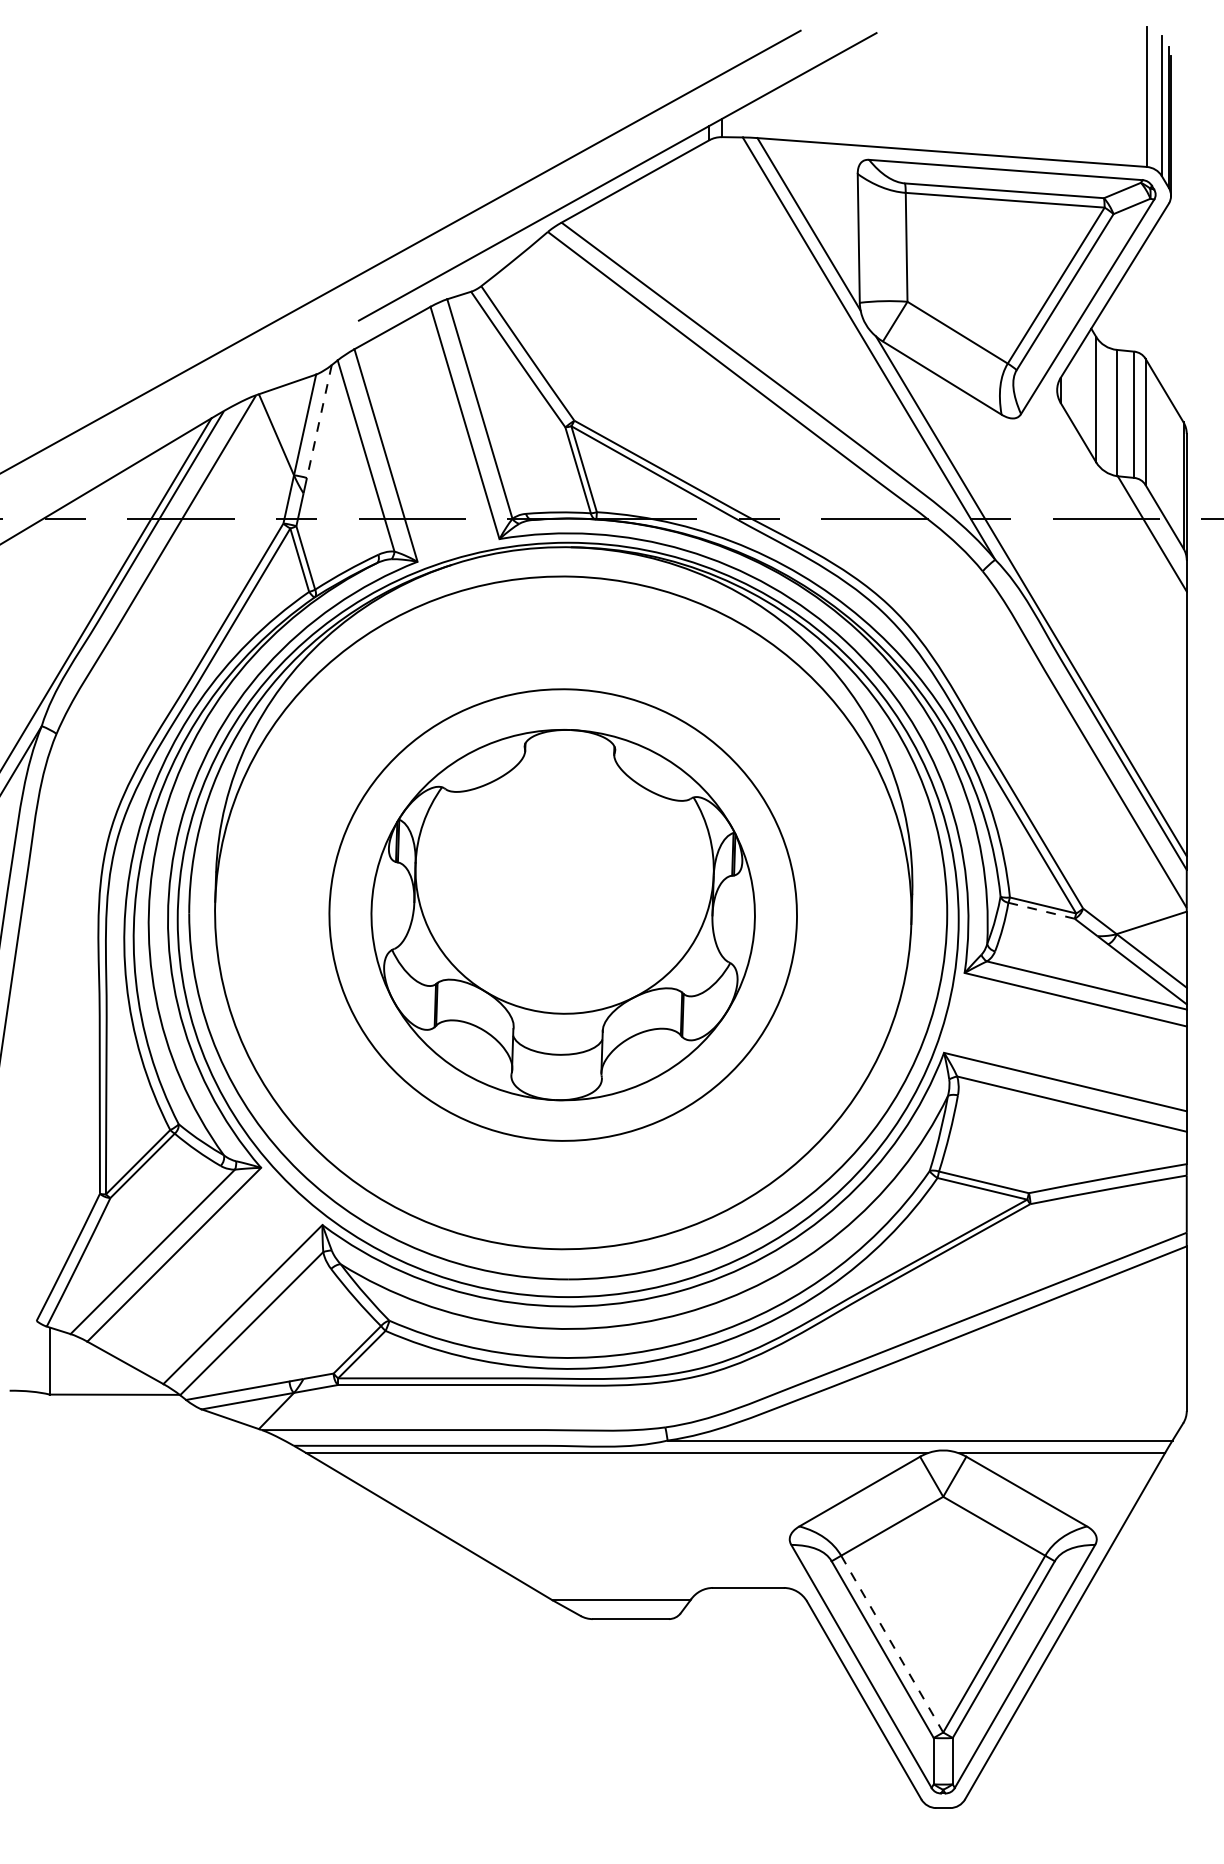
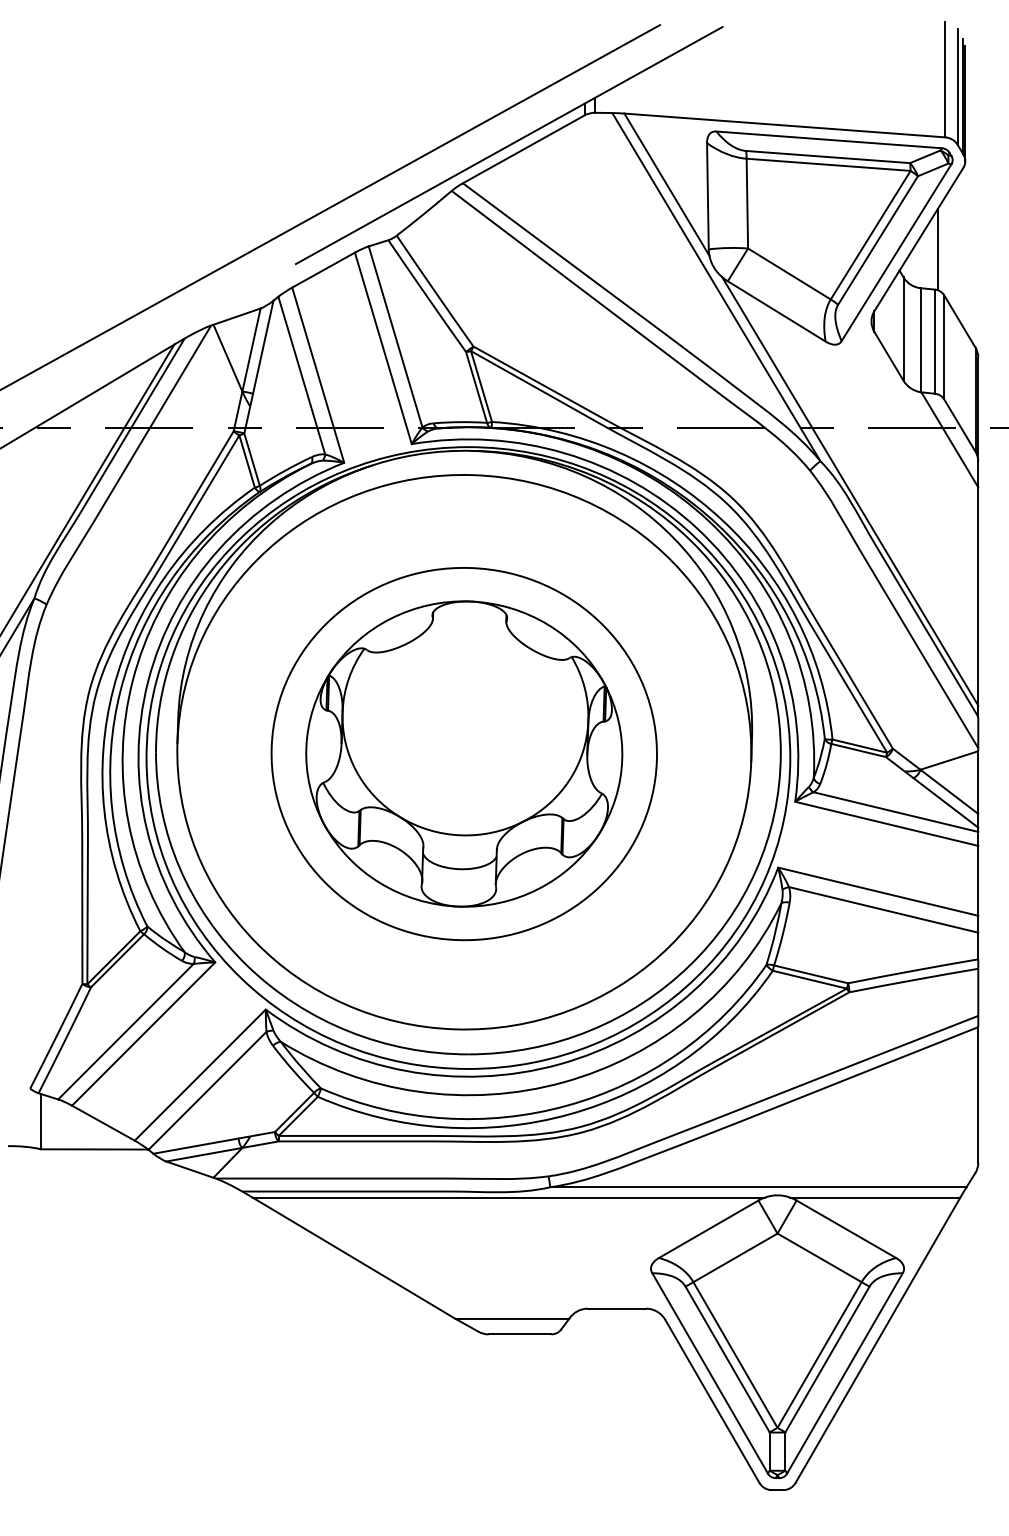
line: (1137, 302) -> (937, 249), added
line: (319, 421) -> (263, 347), dashed -> solid
line: (1041, 910) -> (858, 750), dashed -> solid
line: (892, 1644) -> (735, 1355), dashed -> solid

